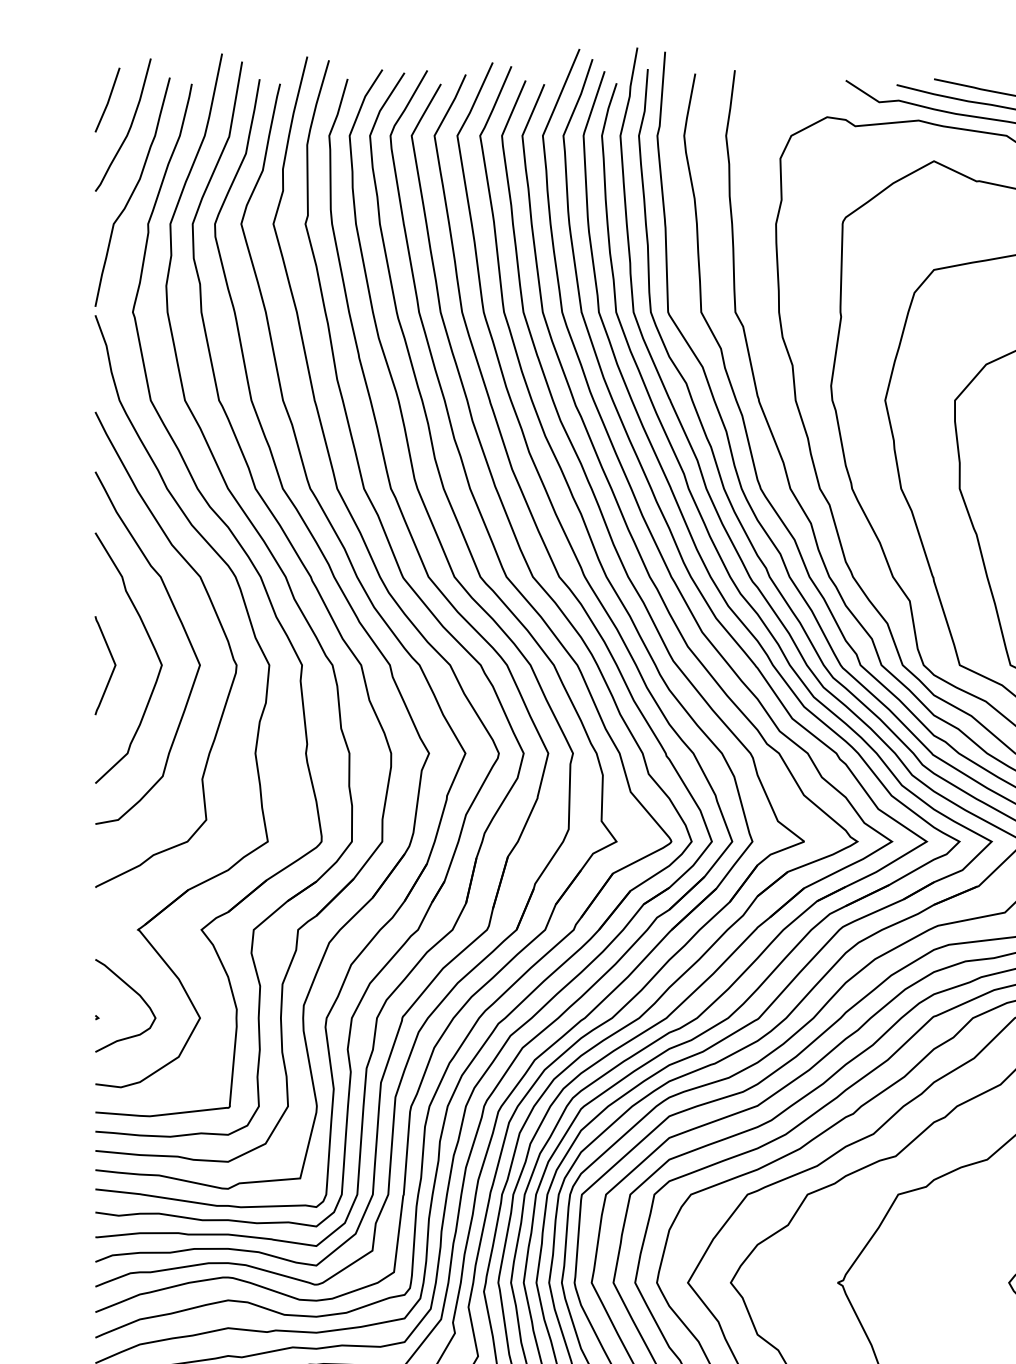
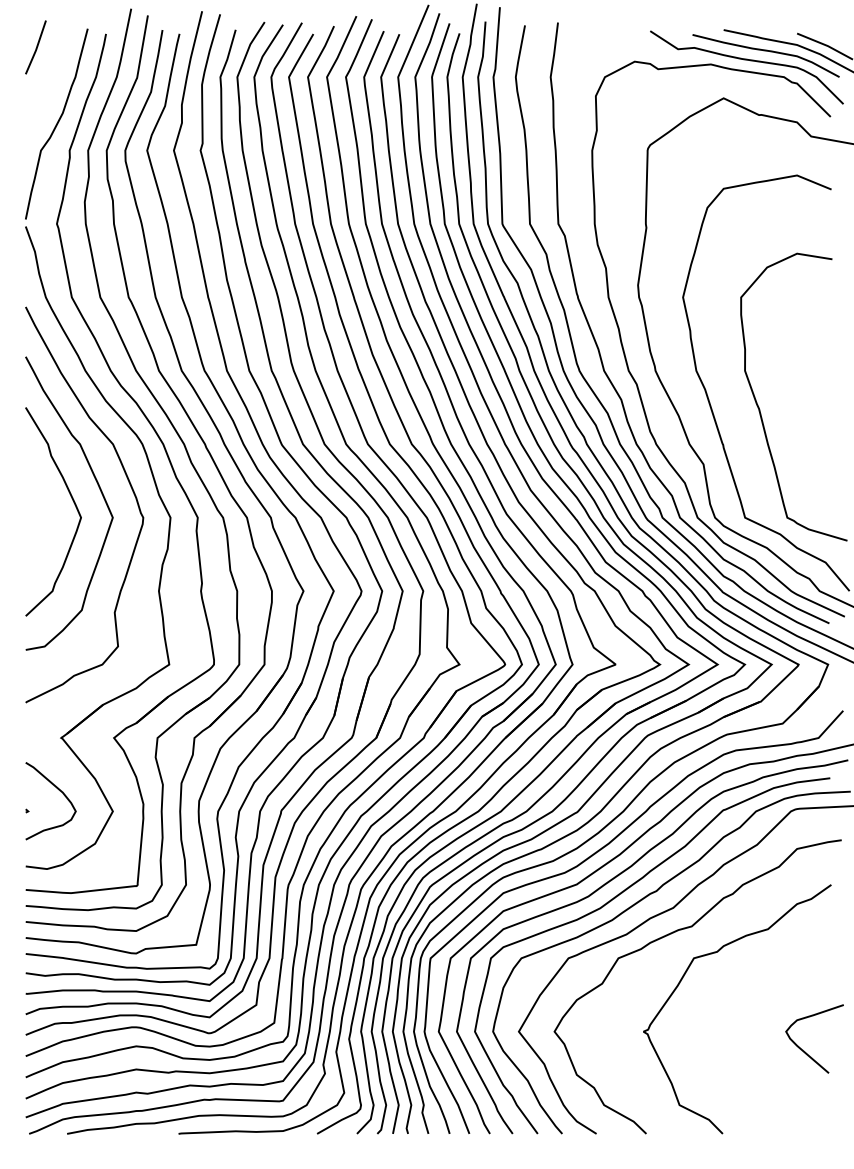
curve: (128, 127) -> (53, 70), removed
curve: (113, 662) -> (40, 515), removed

